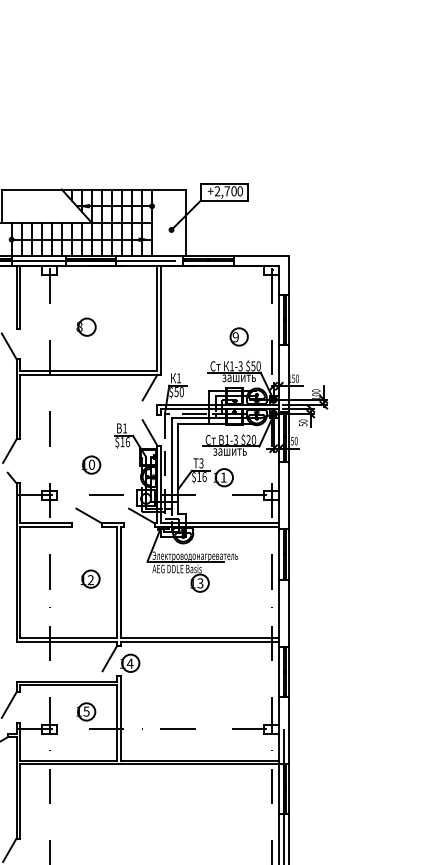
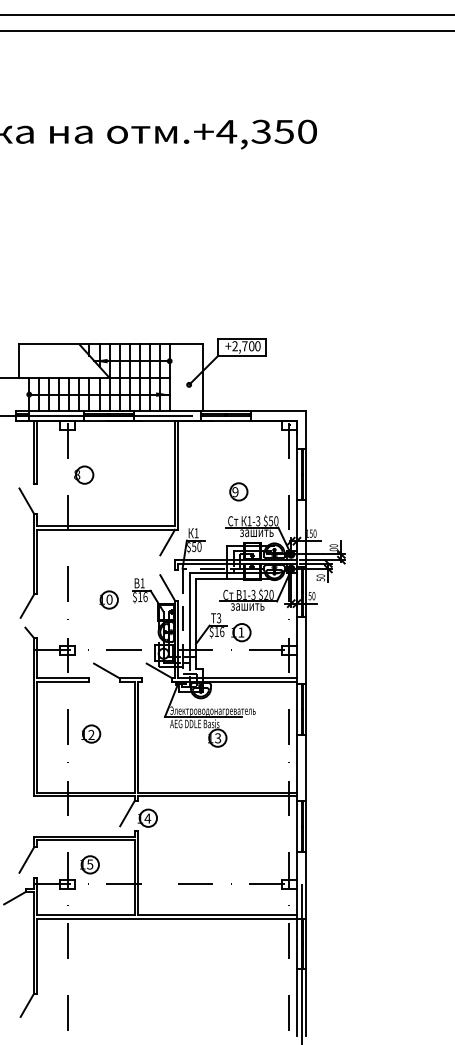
part: (86, 326) -> (84, 474), moved
part: (238, 336) -> (238, 491), moved
part: (90, 464) -> (108, 599), moved
part: (90, 578) -> (91, 733), moved
part: (85, 711) -> (89, 864), moved

